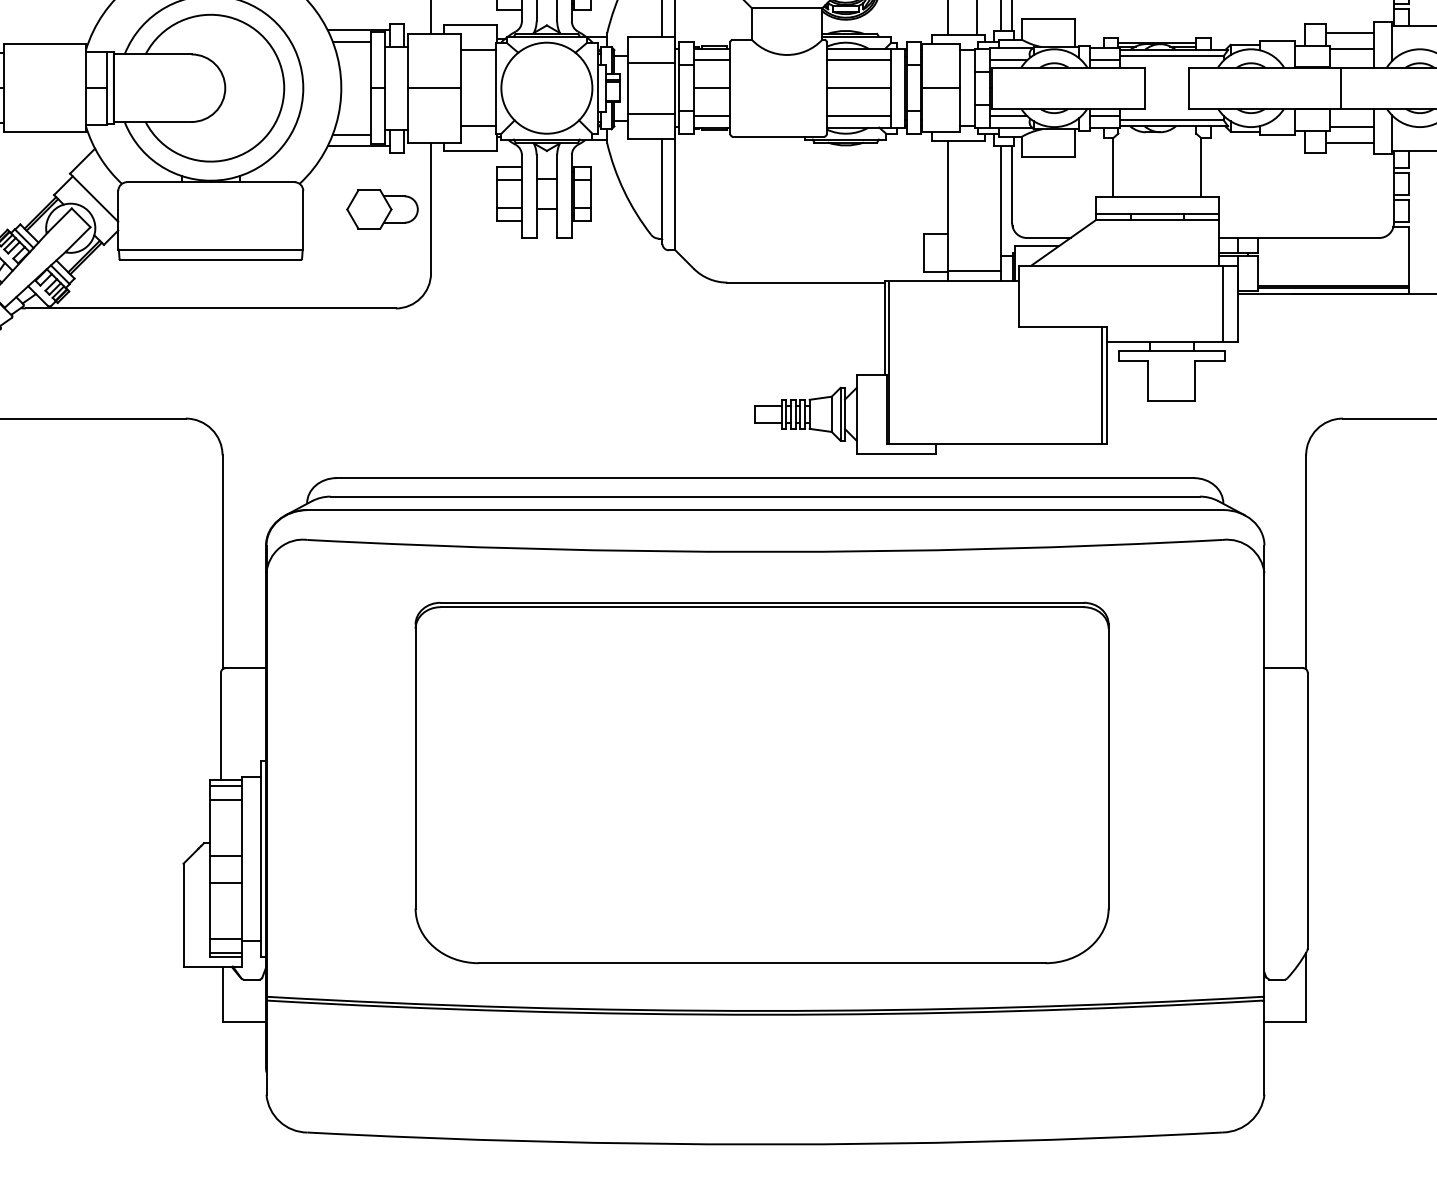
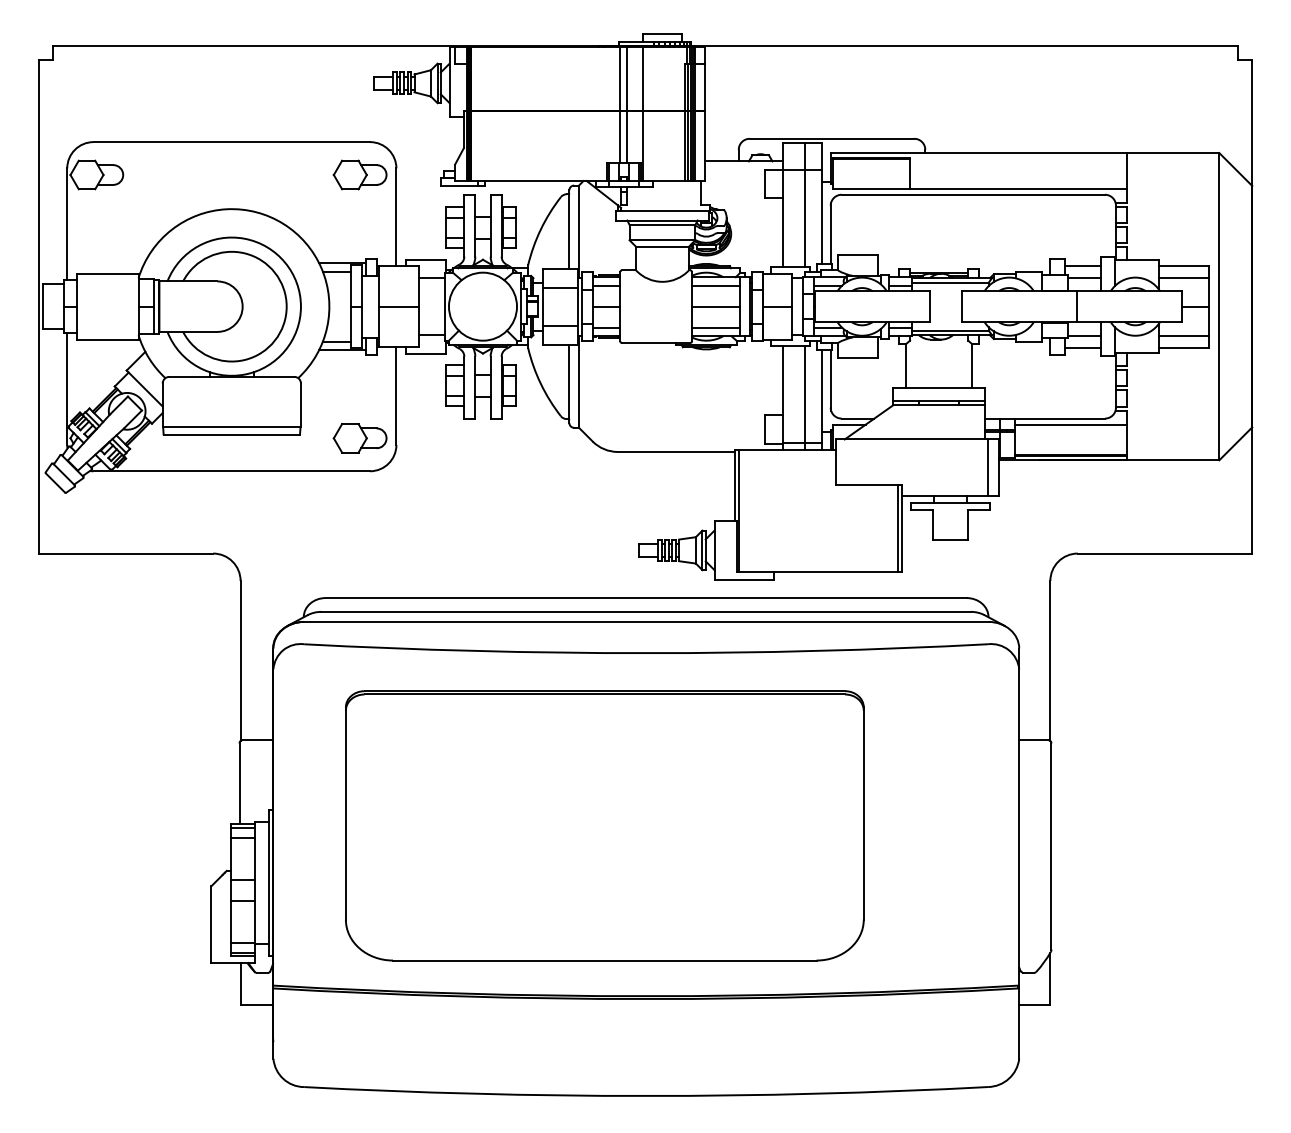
part: (381, 209) -> (359, 438), moved
line: (977, 211) -> (804, 398), added
line: (1333, 245) -> (1070, 424), added
part: (761, 782) -> (604, 825), moved

